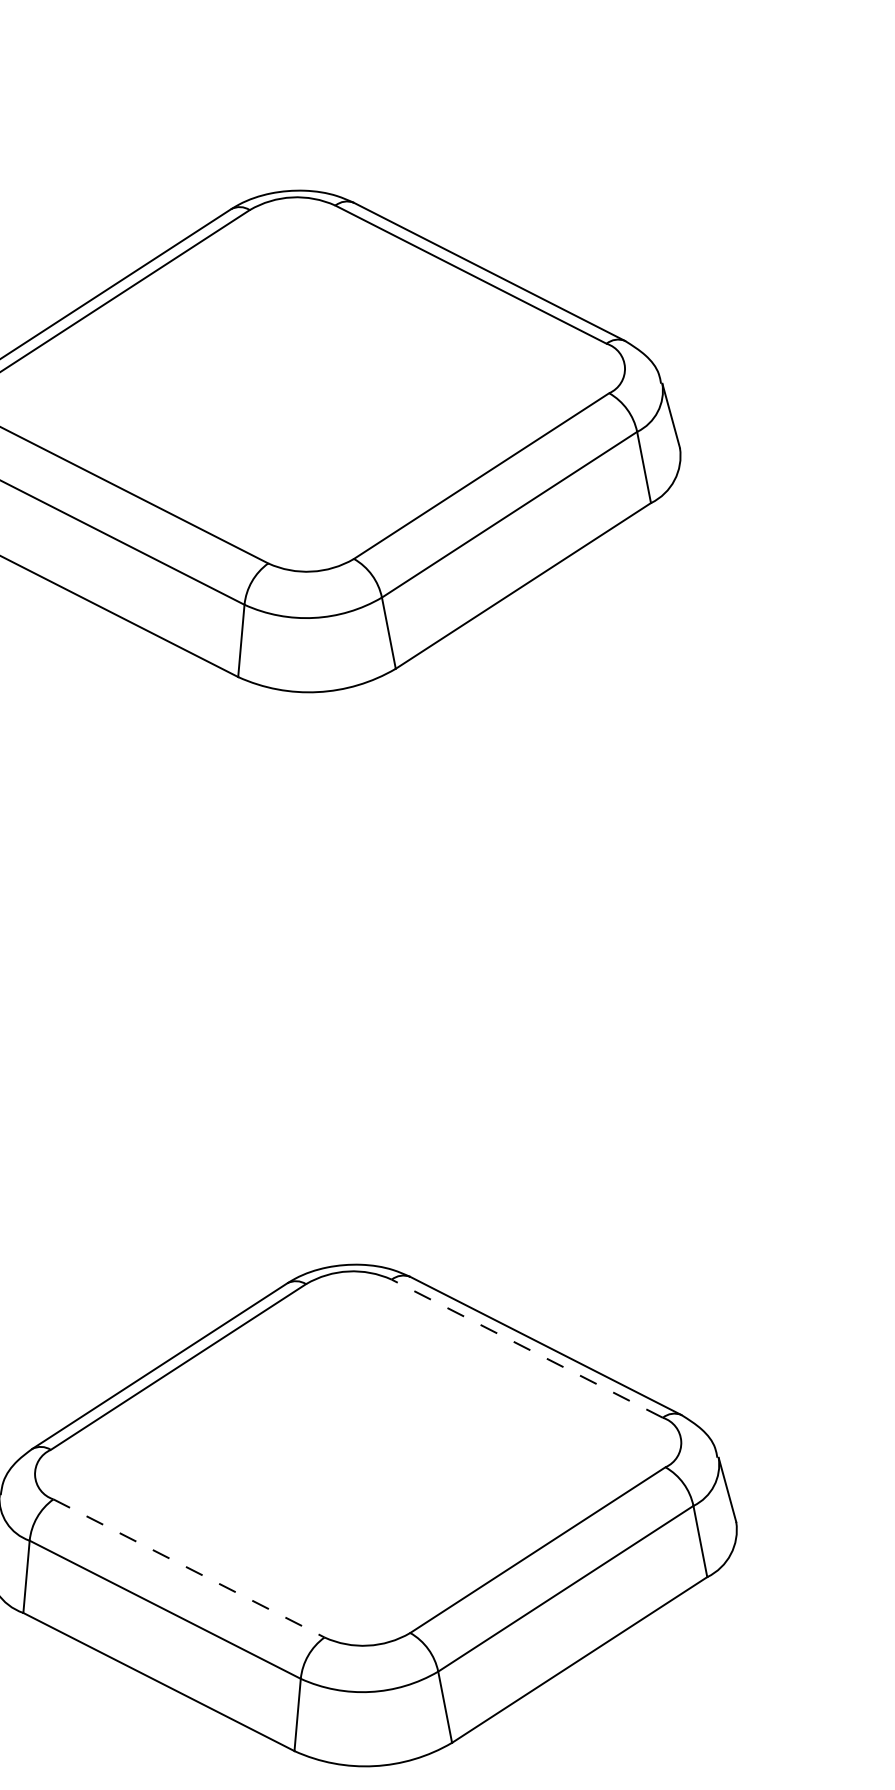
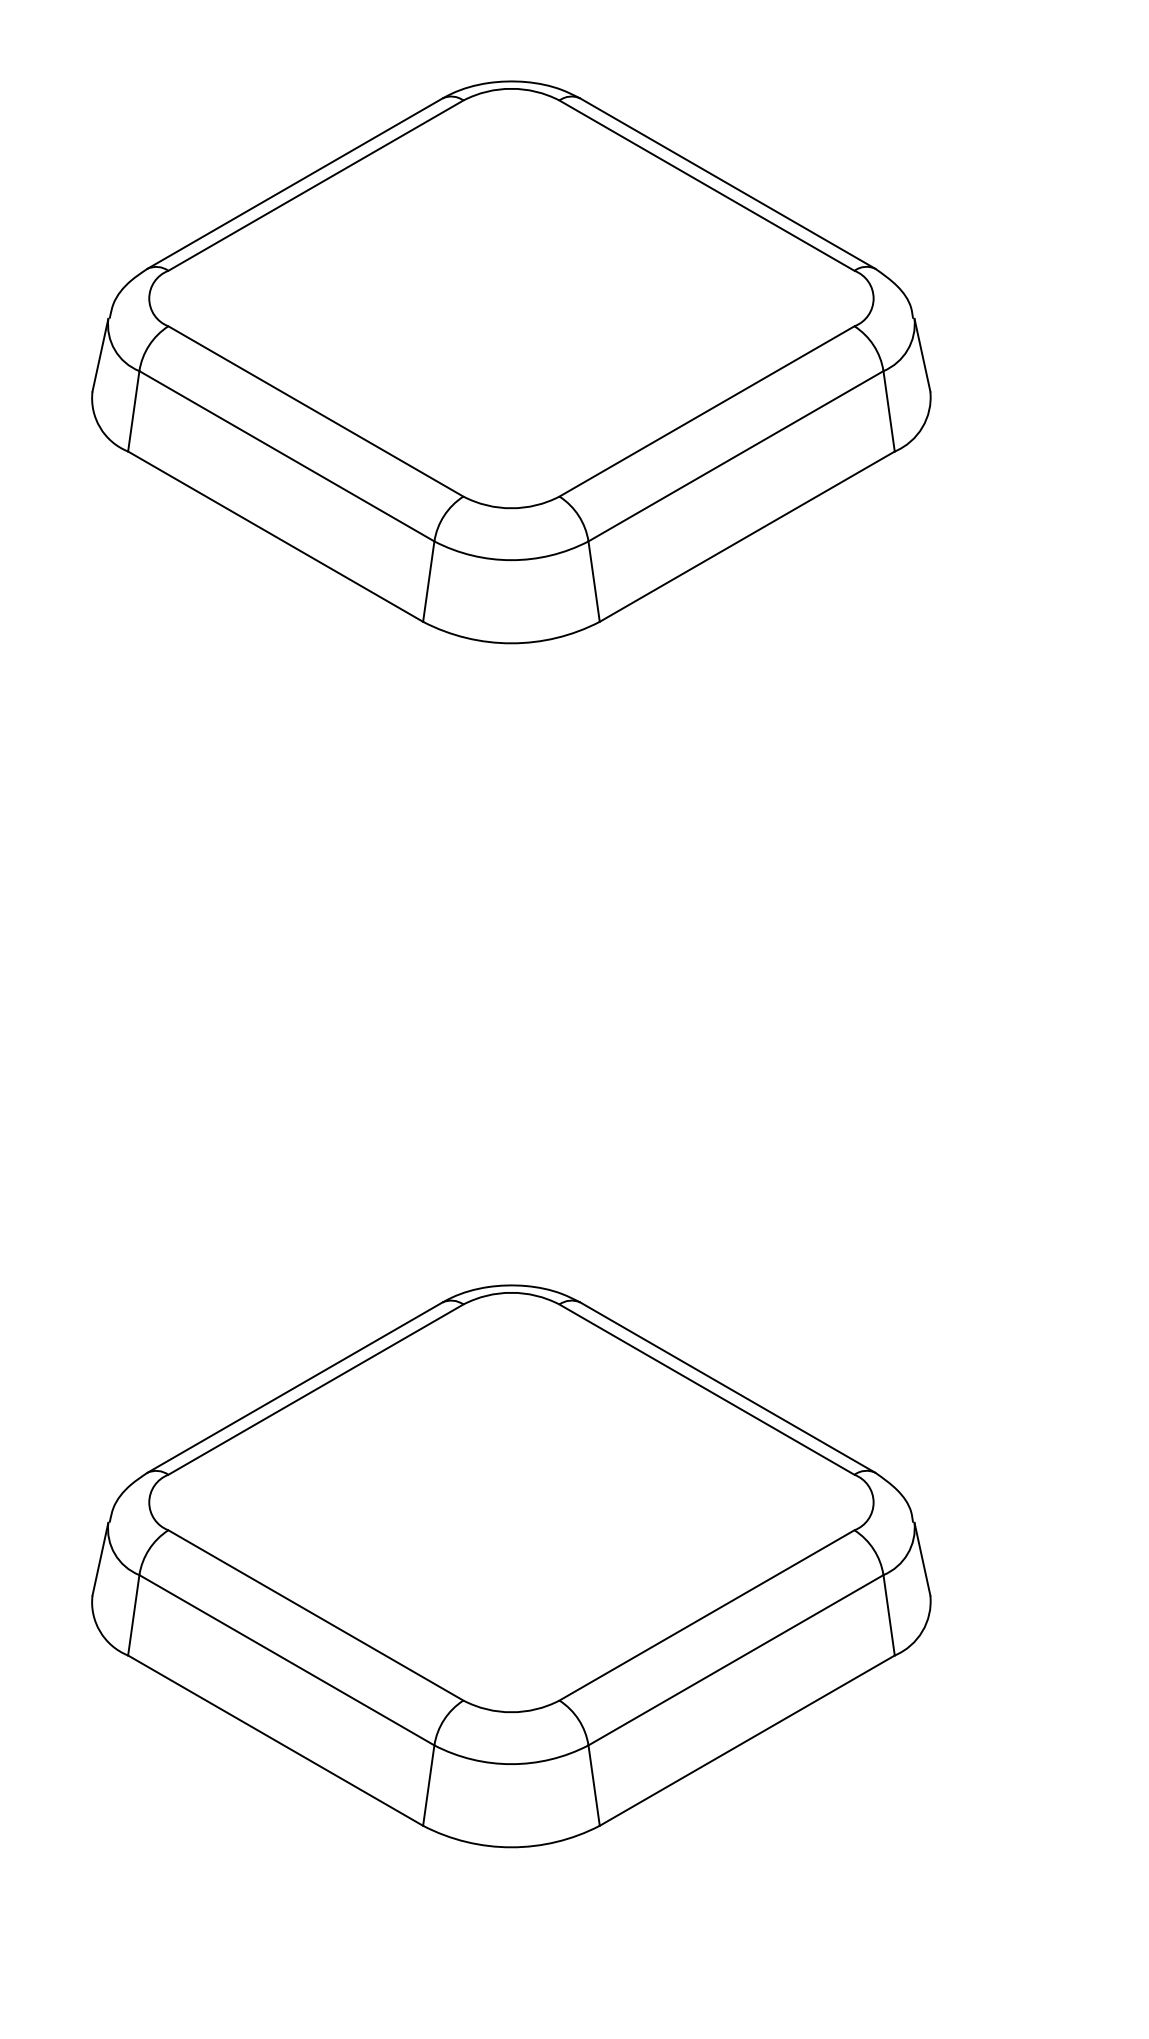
line: (526, 1348) -> (706, 1389), dashed -> solid
line: (189, 1568) -> (316, 1615), dashed -> solid

